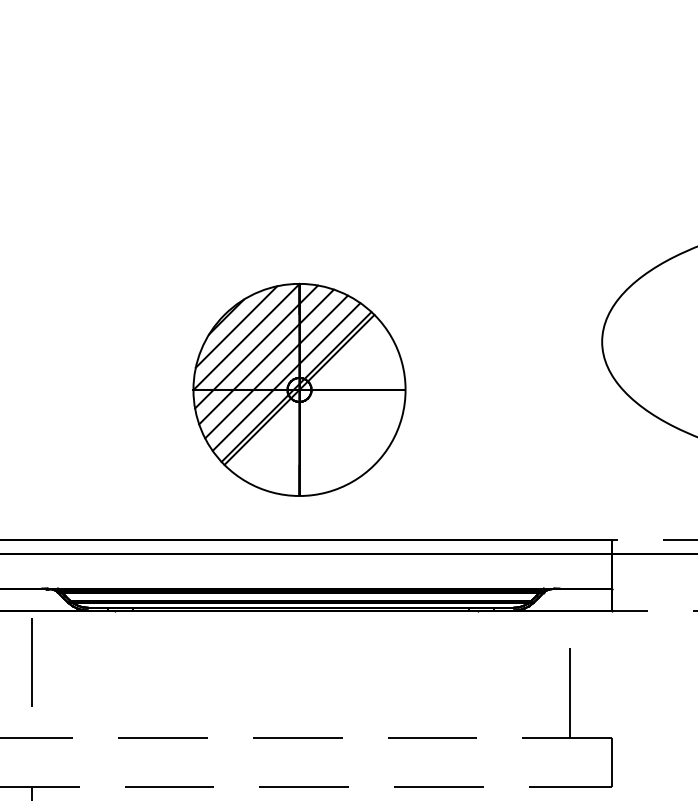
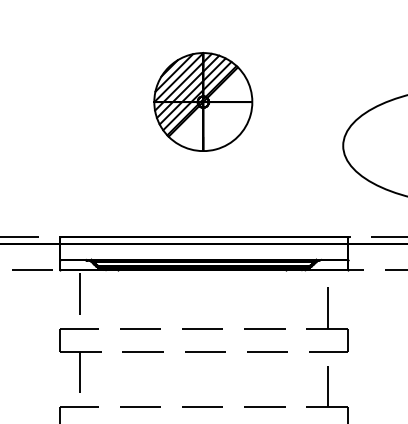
part: (299, 388) -> (203, 101), moved

